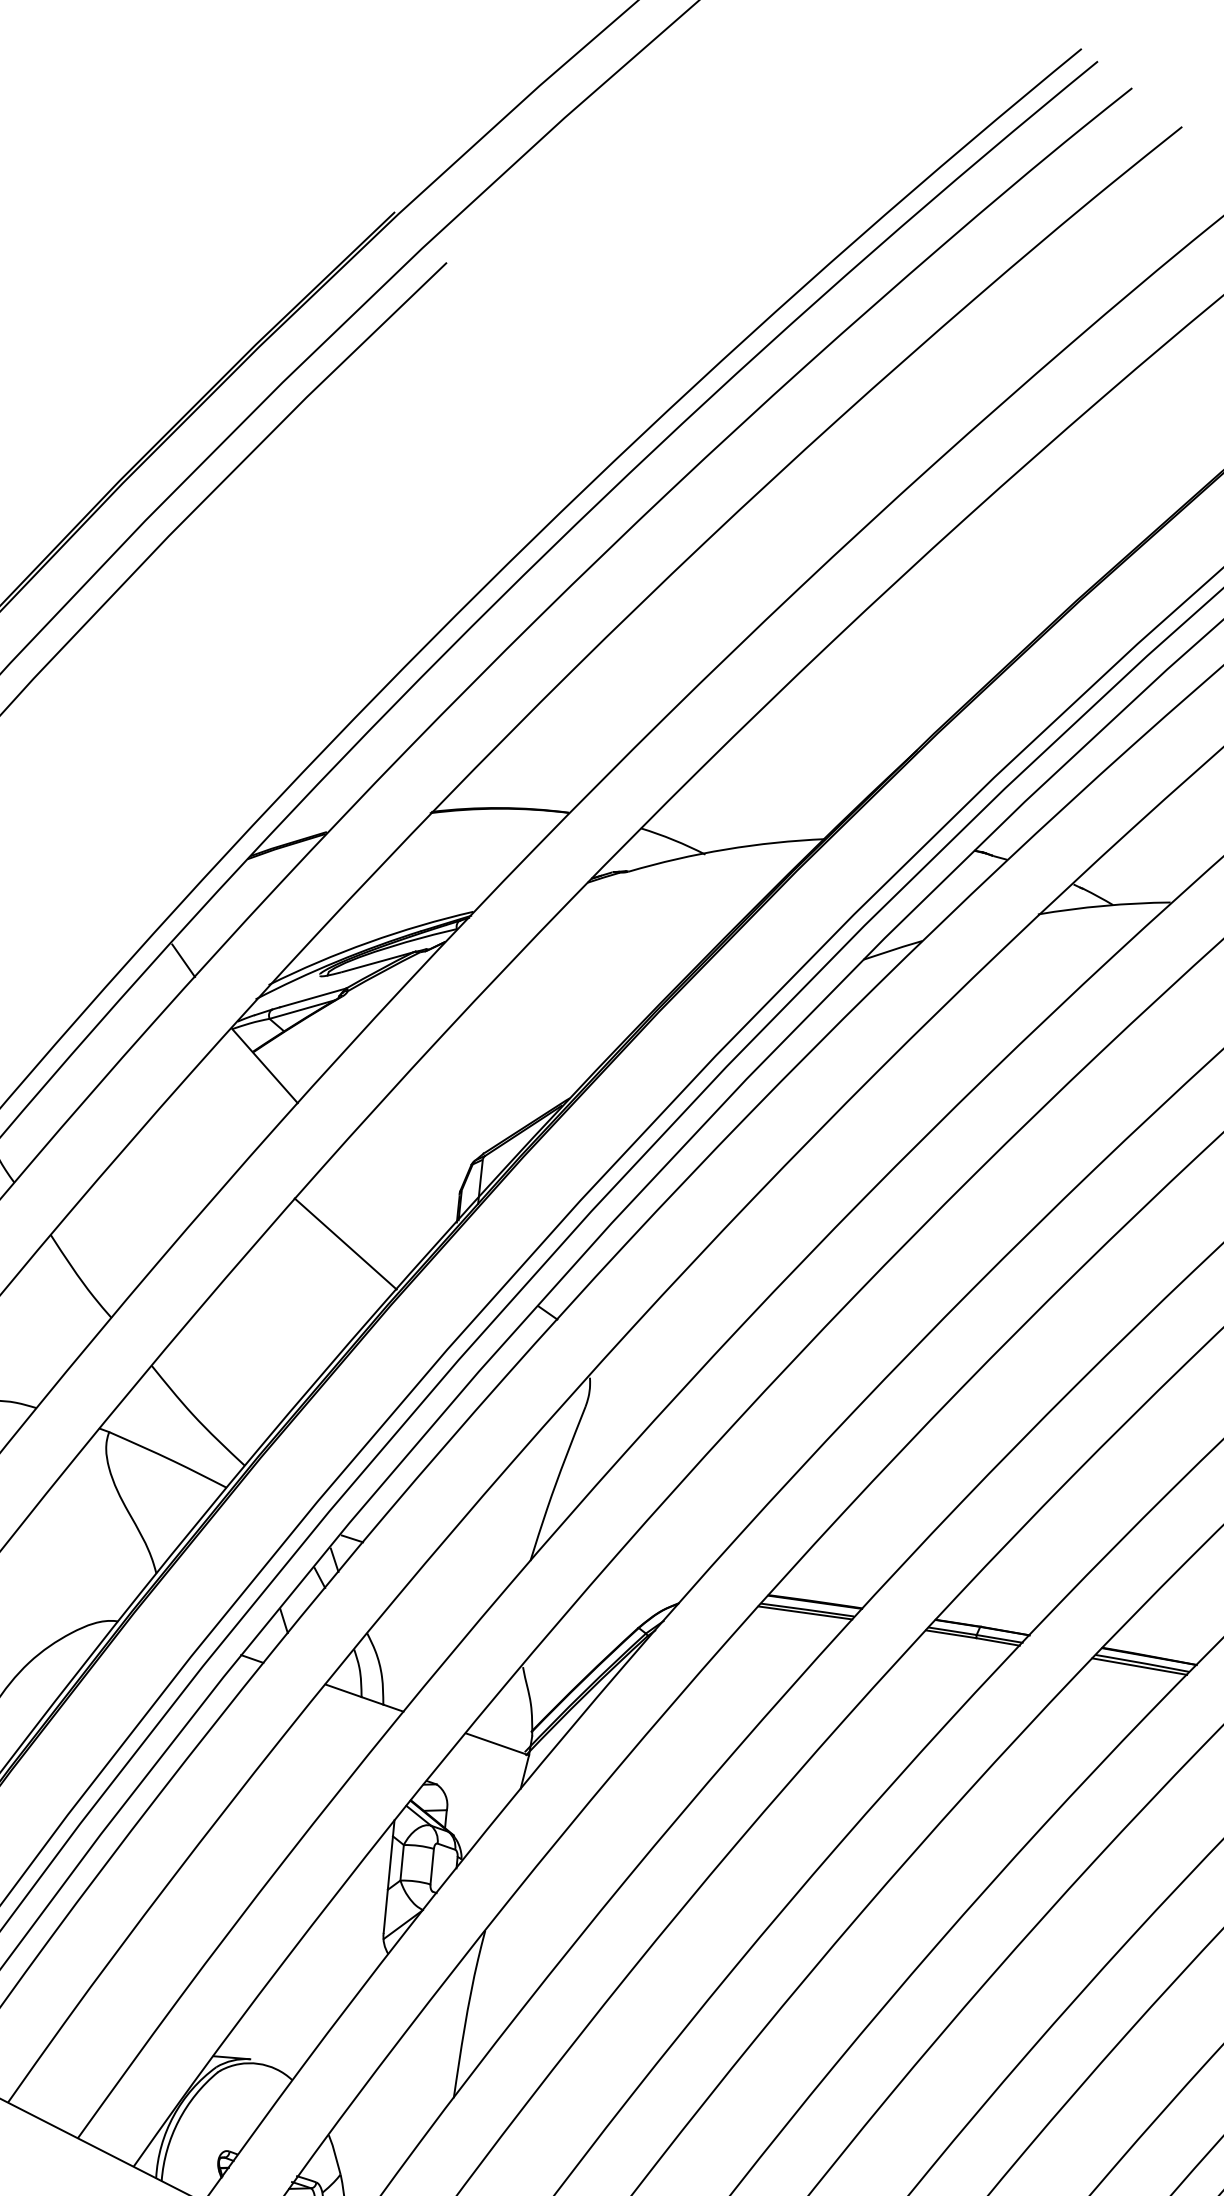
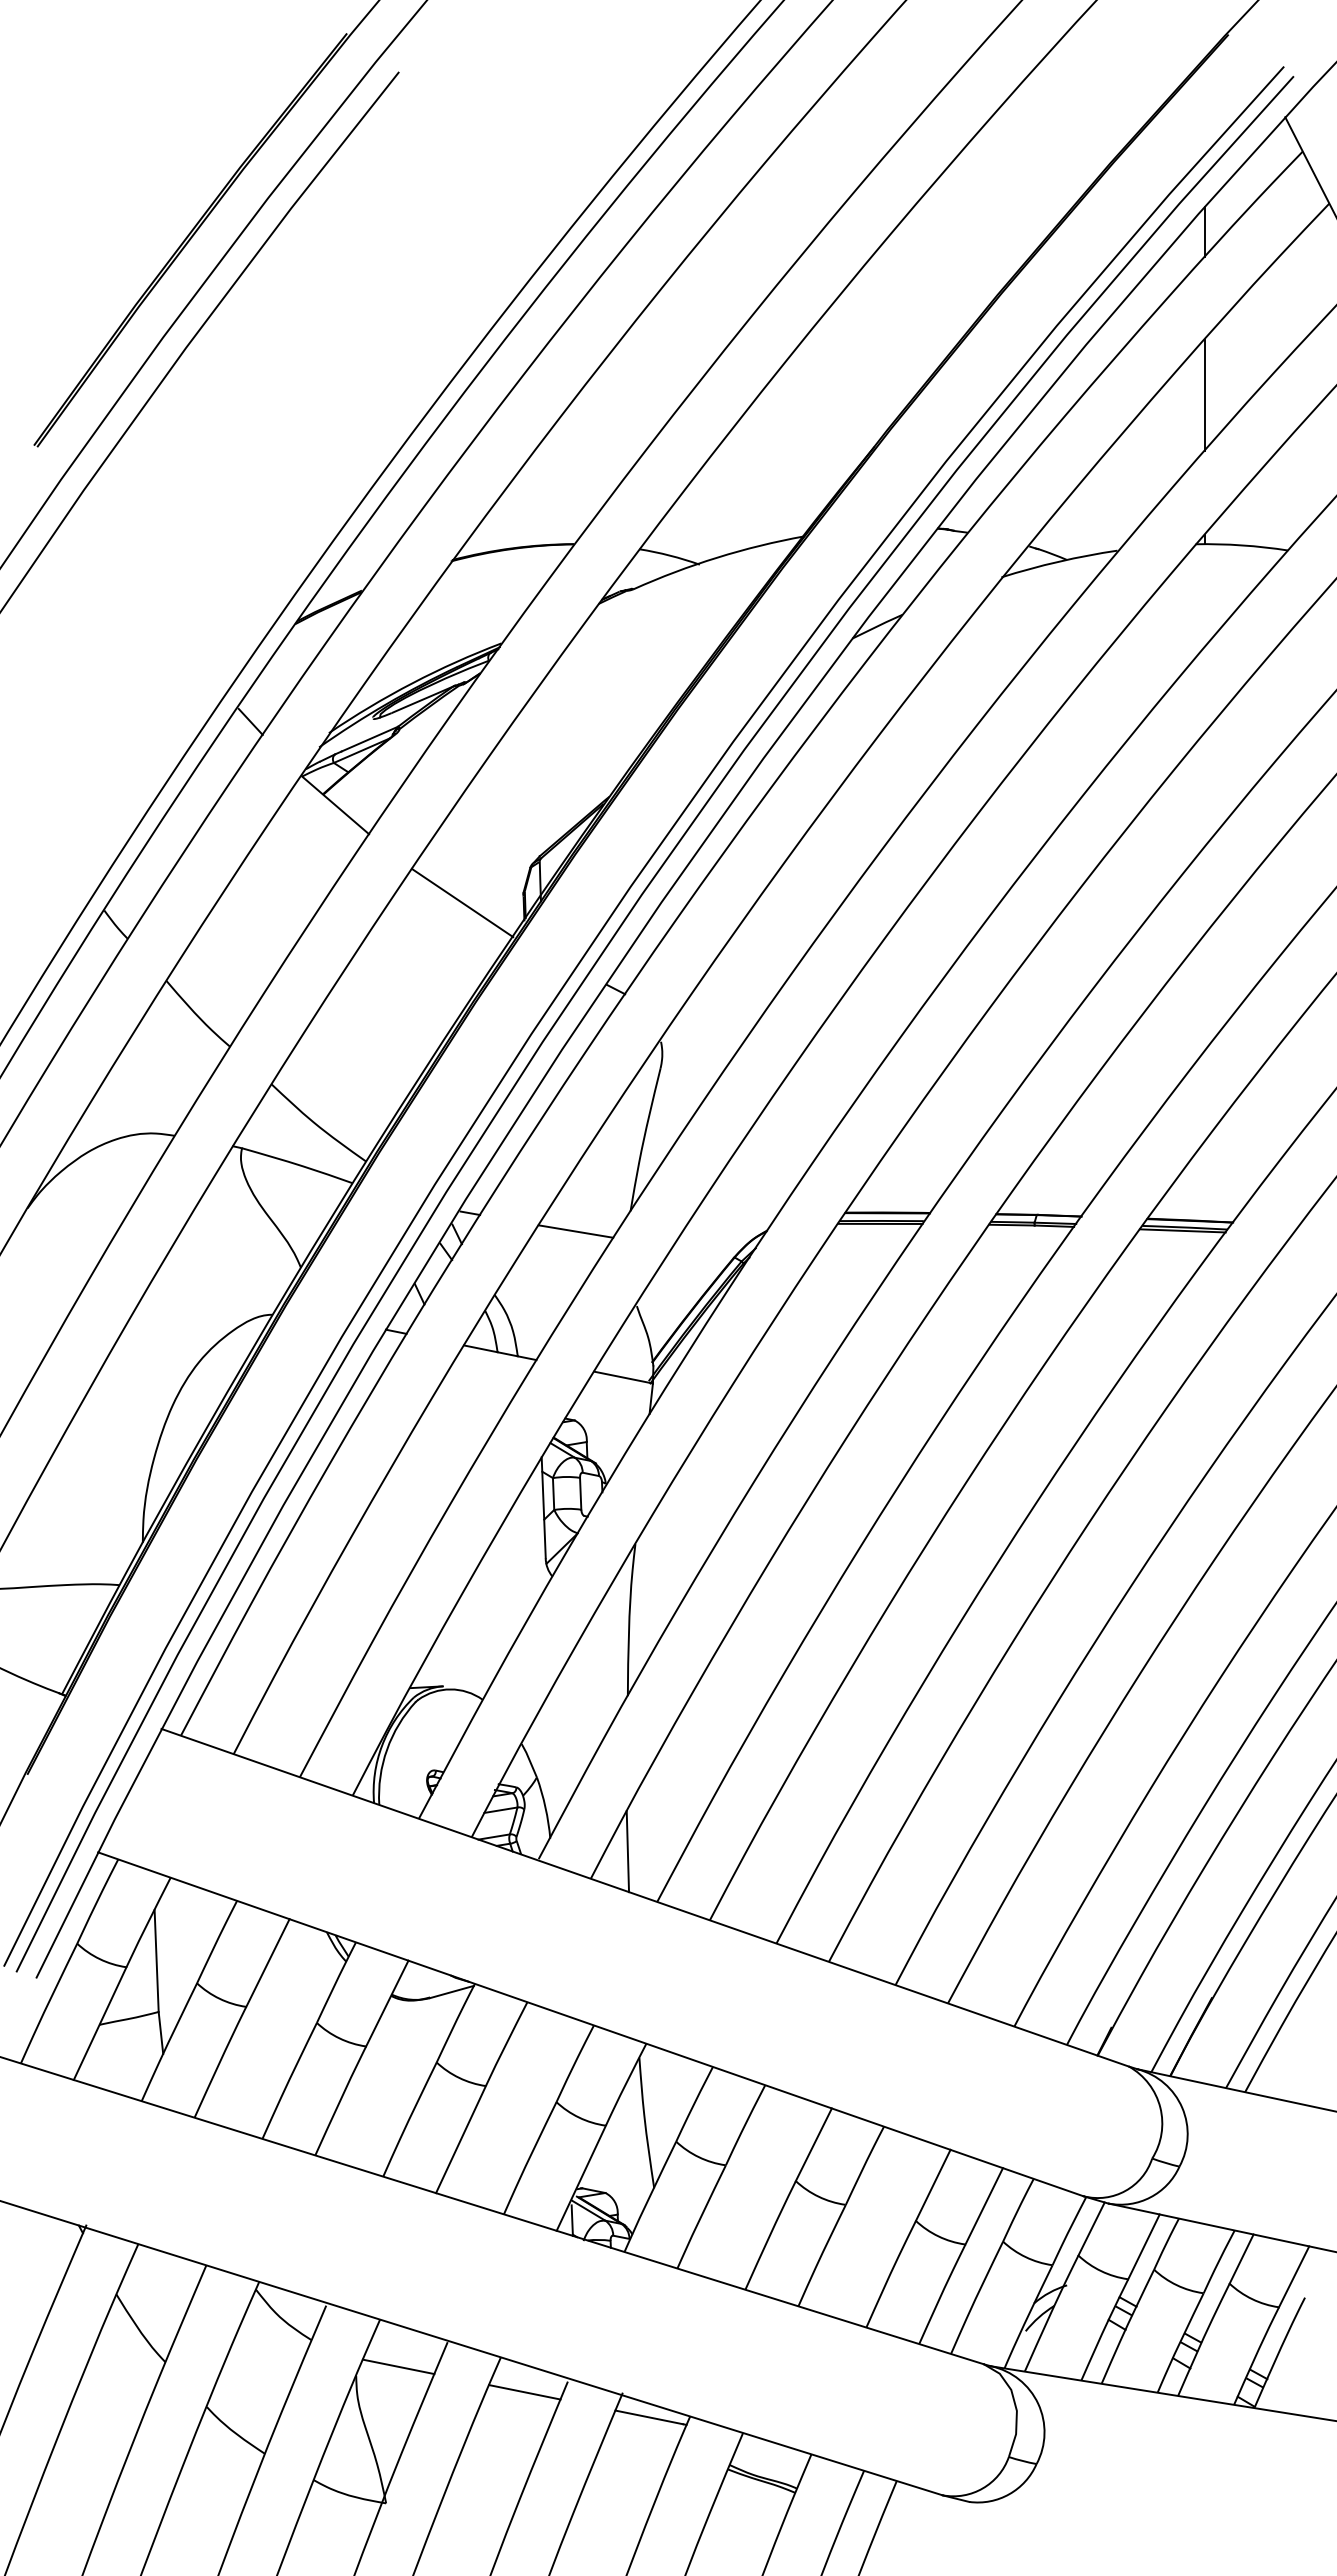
line: (345, 1243) -> (462, 902), moved
line: (466, 1575) -> (575, 1231), added

